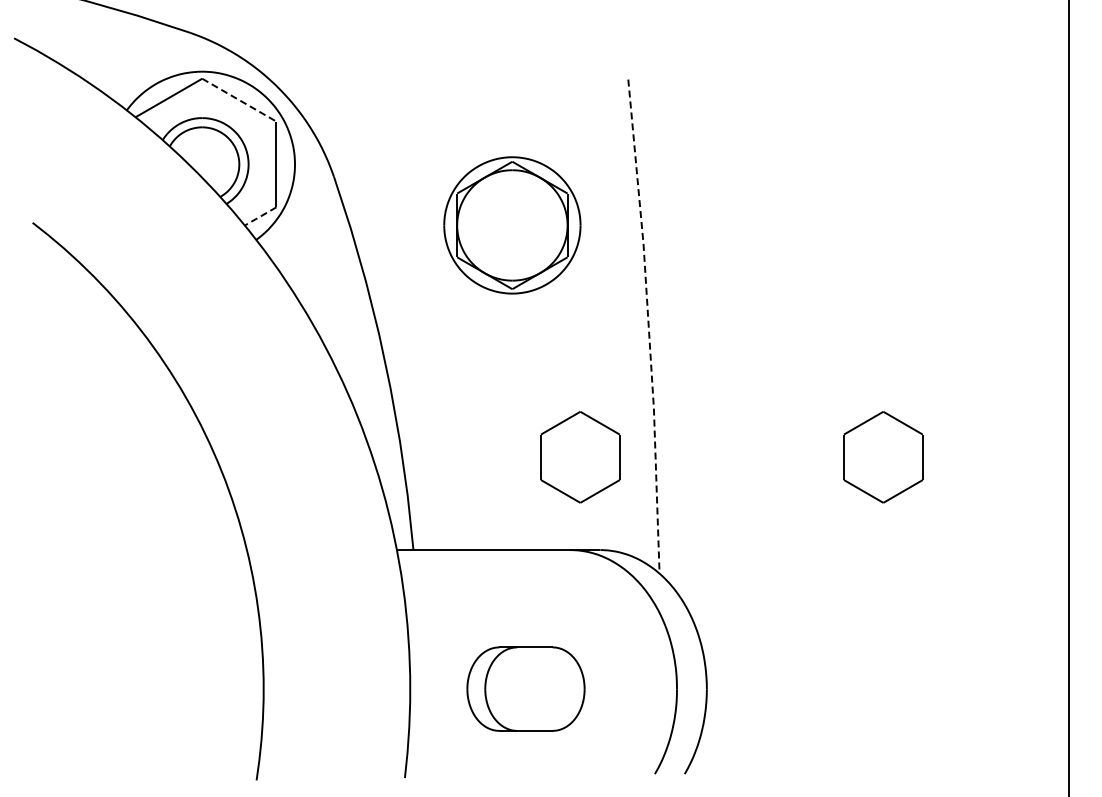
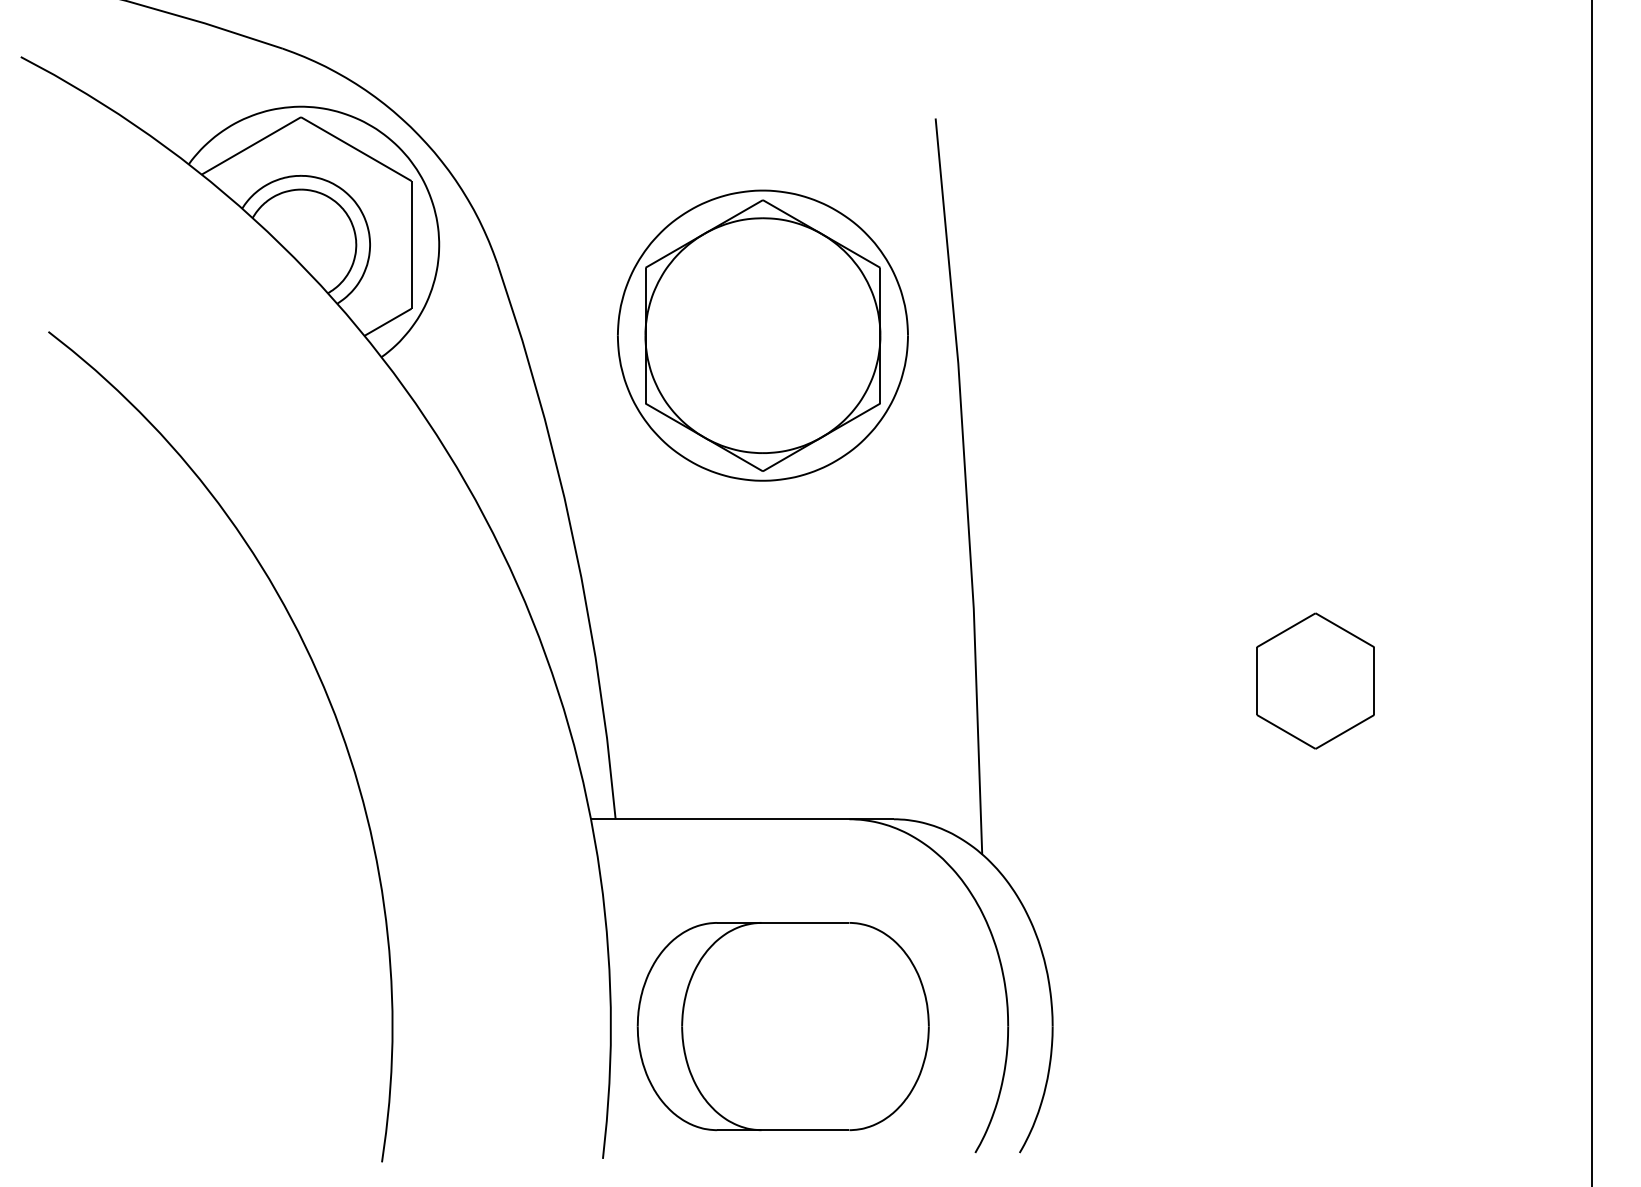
line: (239, 100) -> (356, 149), dashed -> solid
line: (260, 216) -> (387, 322), dashed -> solid
part: (512, 225) -> (763, 335), size x1.43
line: (648, 326) -> (965, 486), dashed -> solid
part: (580, 457) -> (864, 681), removed
part: (525, 688) -> (782, 1025), size x1.67

